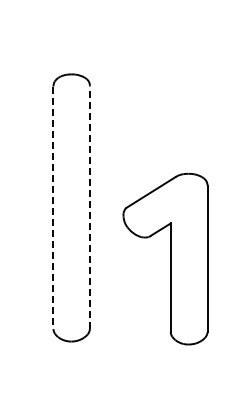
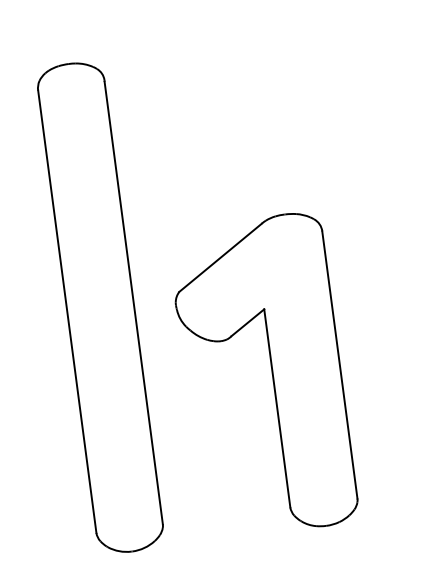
line: (89, 207) -> (132, 302), dashed -> solid
line: (53, 208) -> (67, 313), dashed -> solid
part: (165, 258) -> (263, 374), moved

